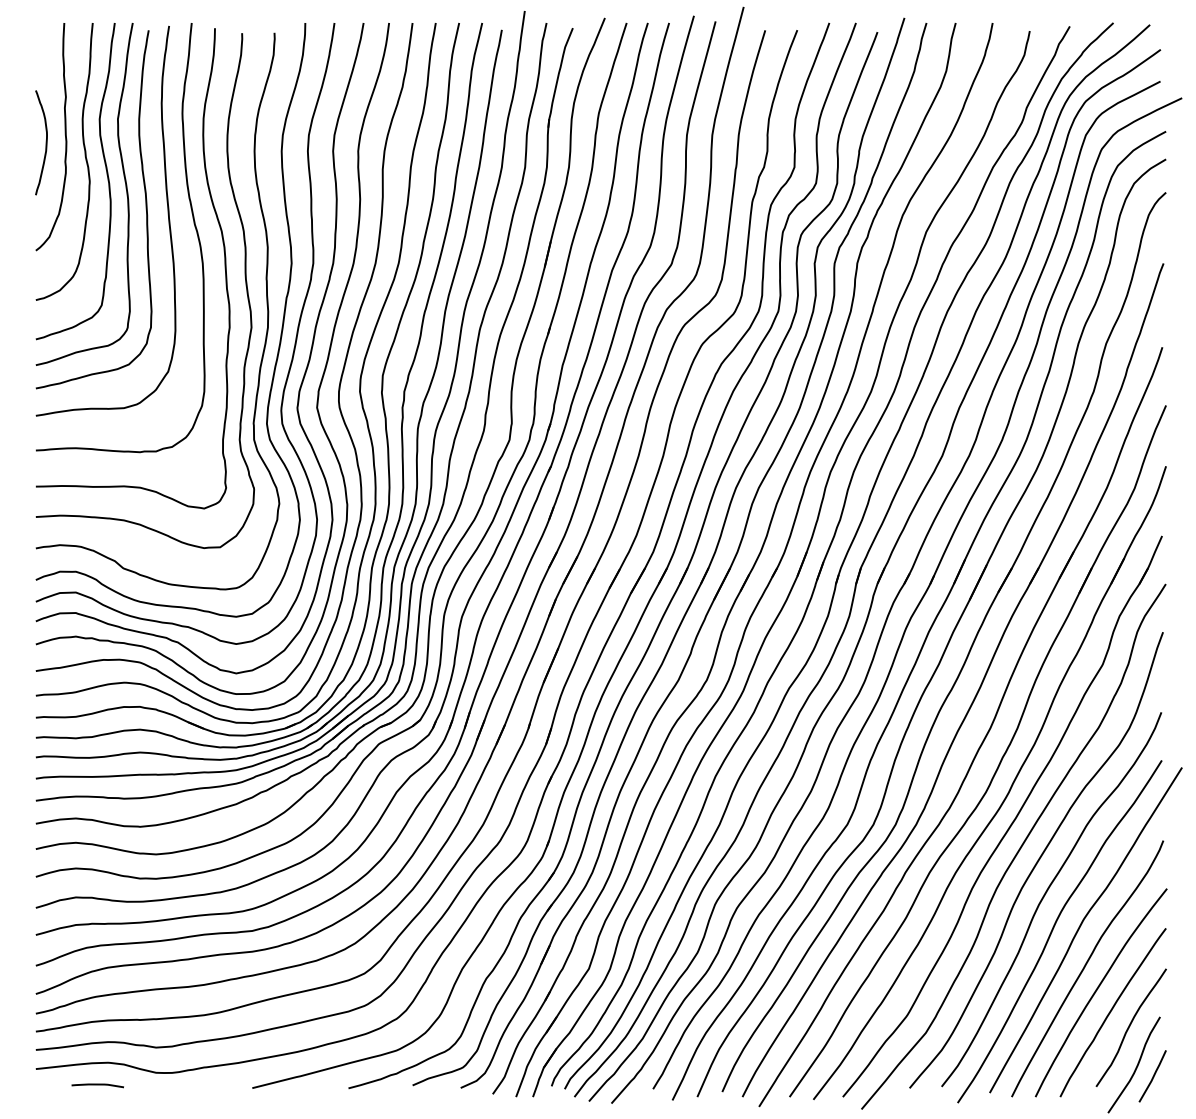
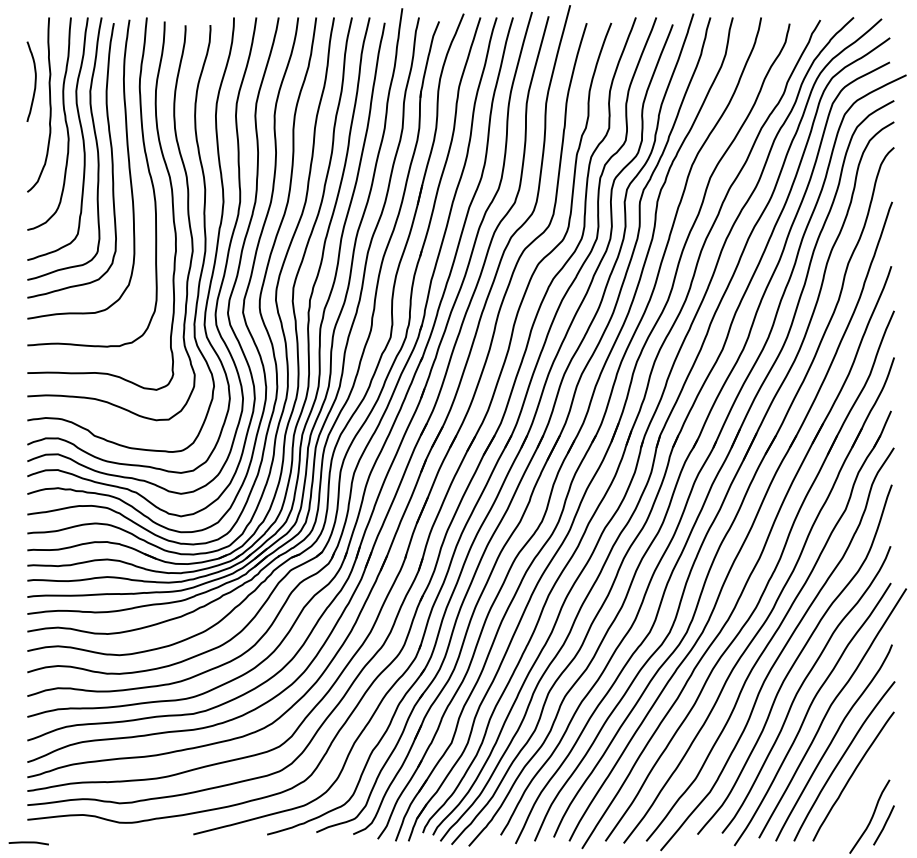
curve: (45, 142) -> (34, 81), moved
curve: (1130, 1026) -> (866, 787), removed
curve: (97, 1085) -> (28, 843), moved

